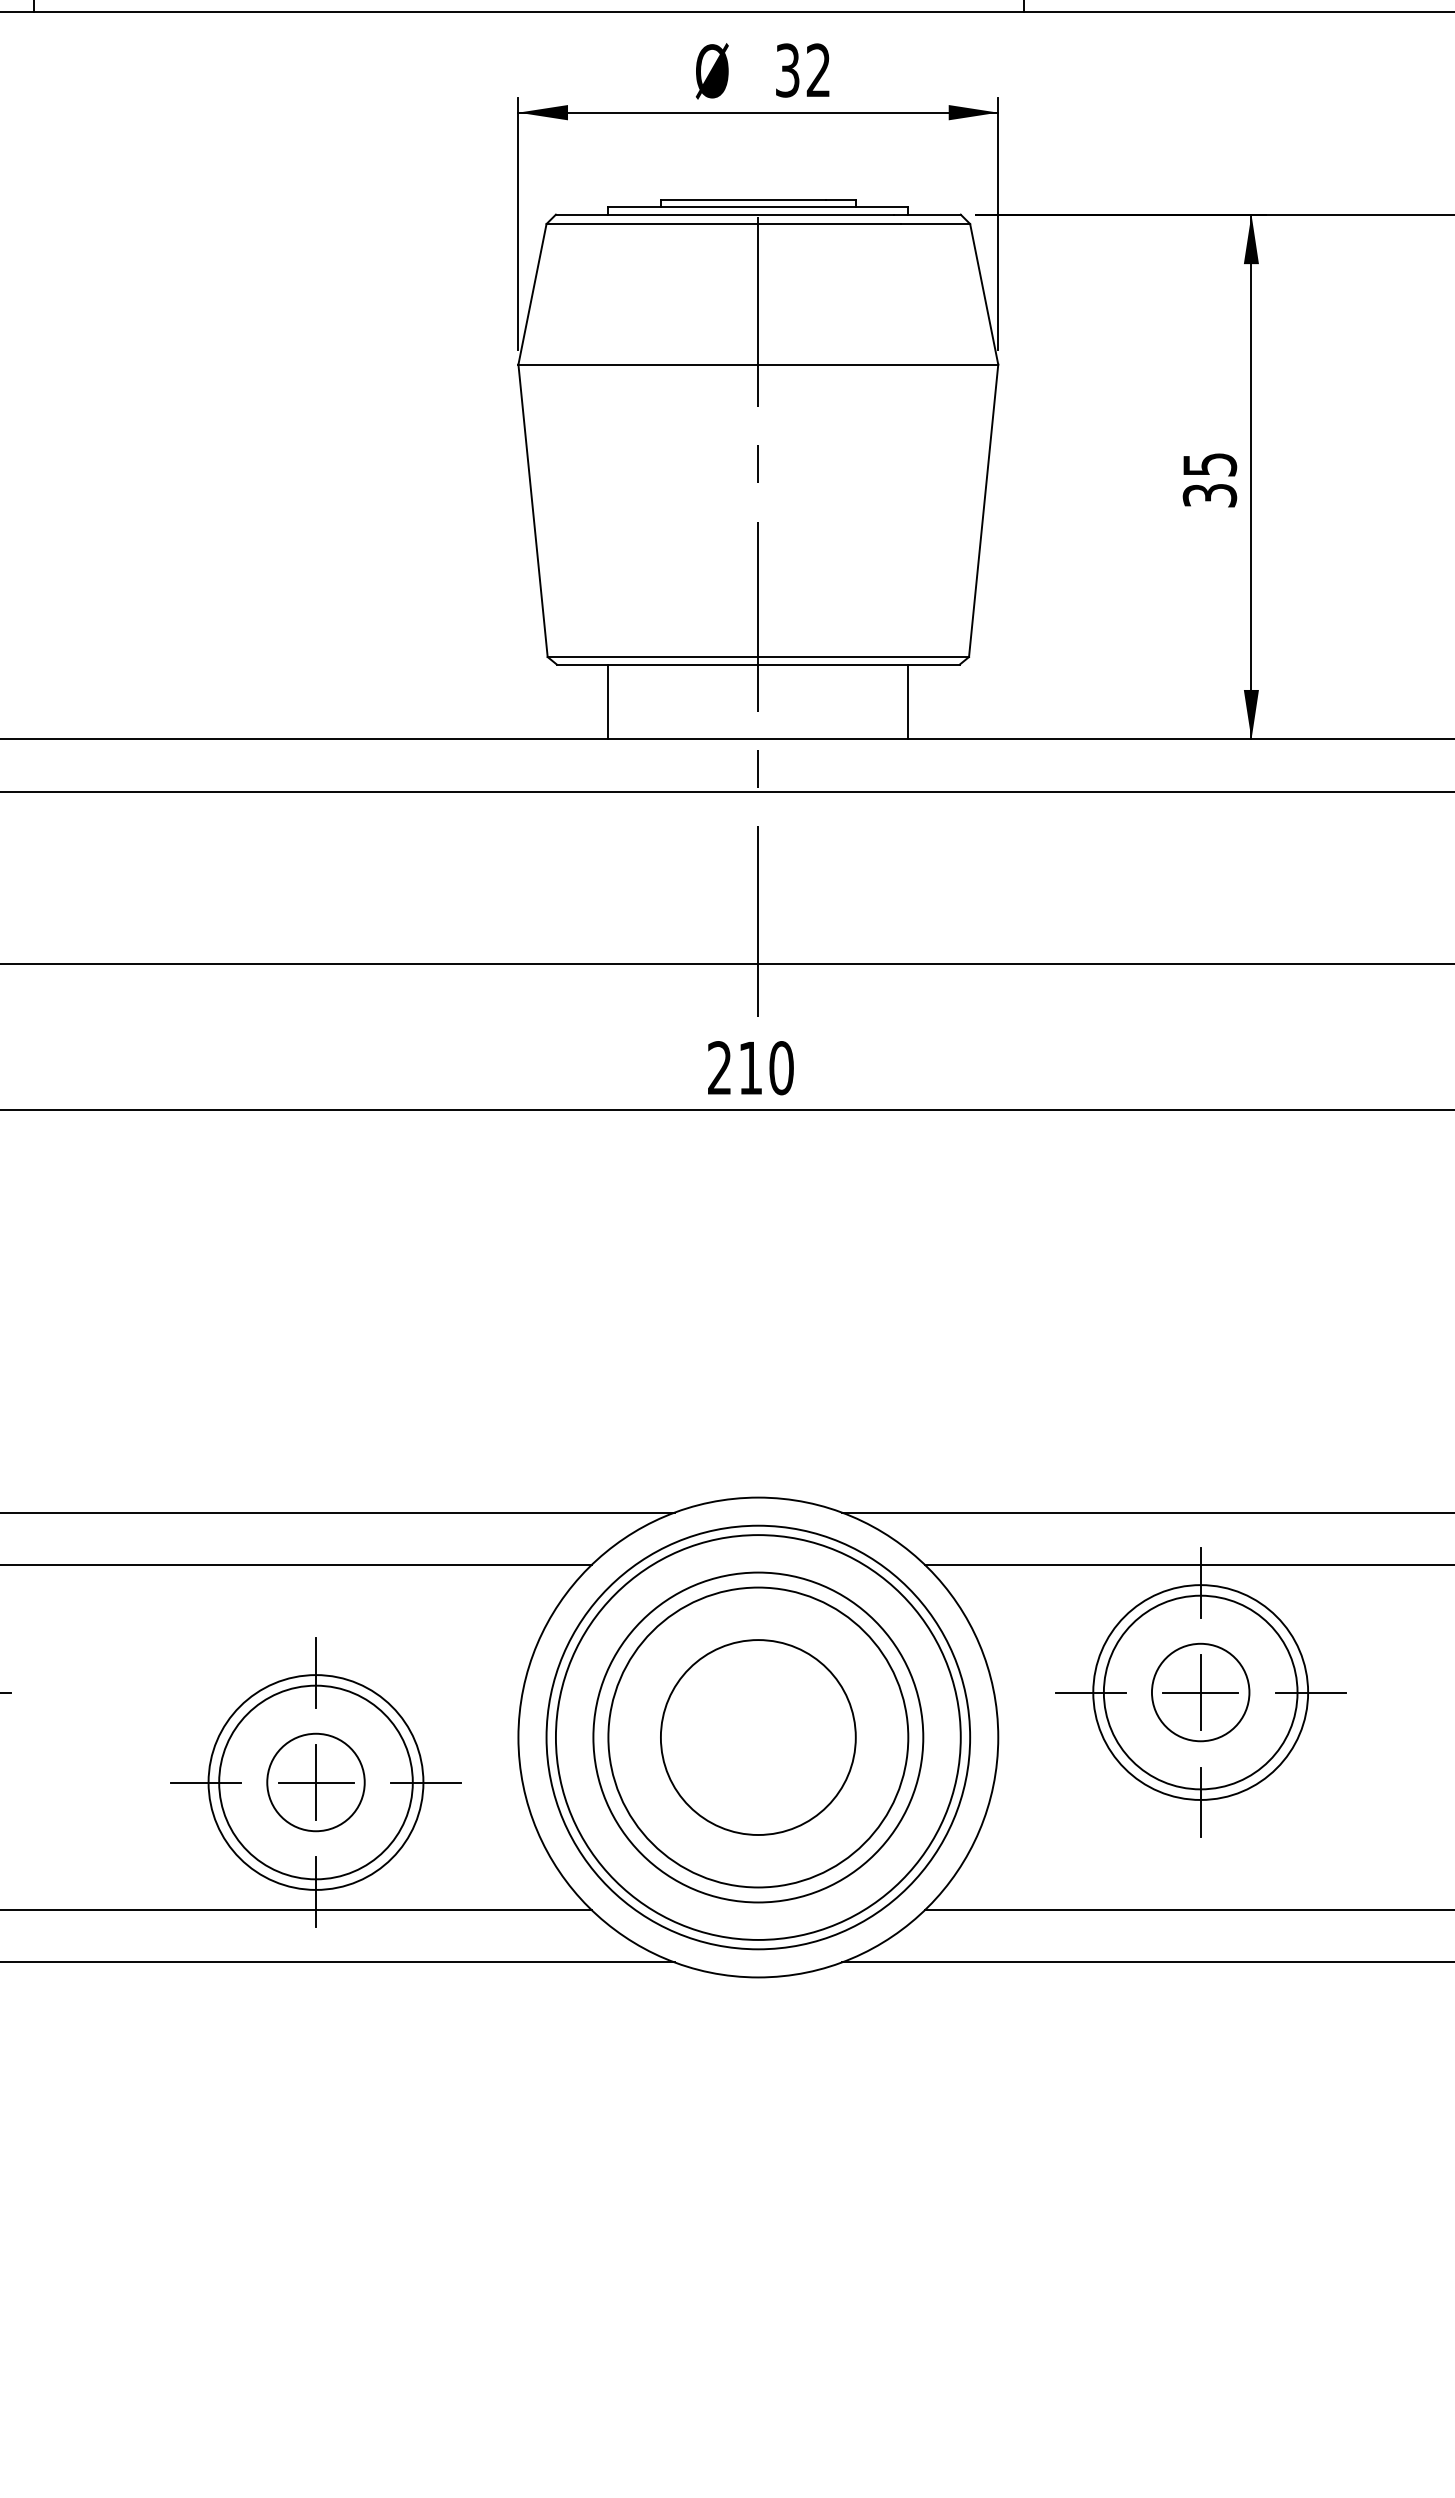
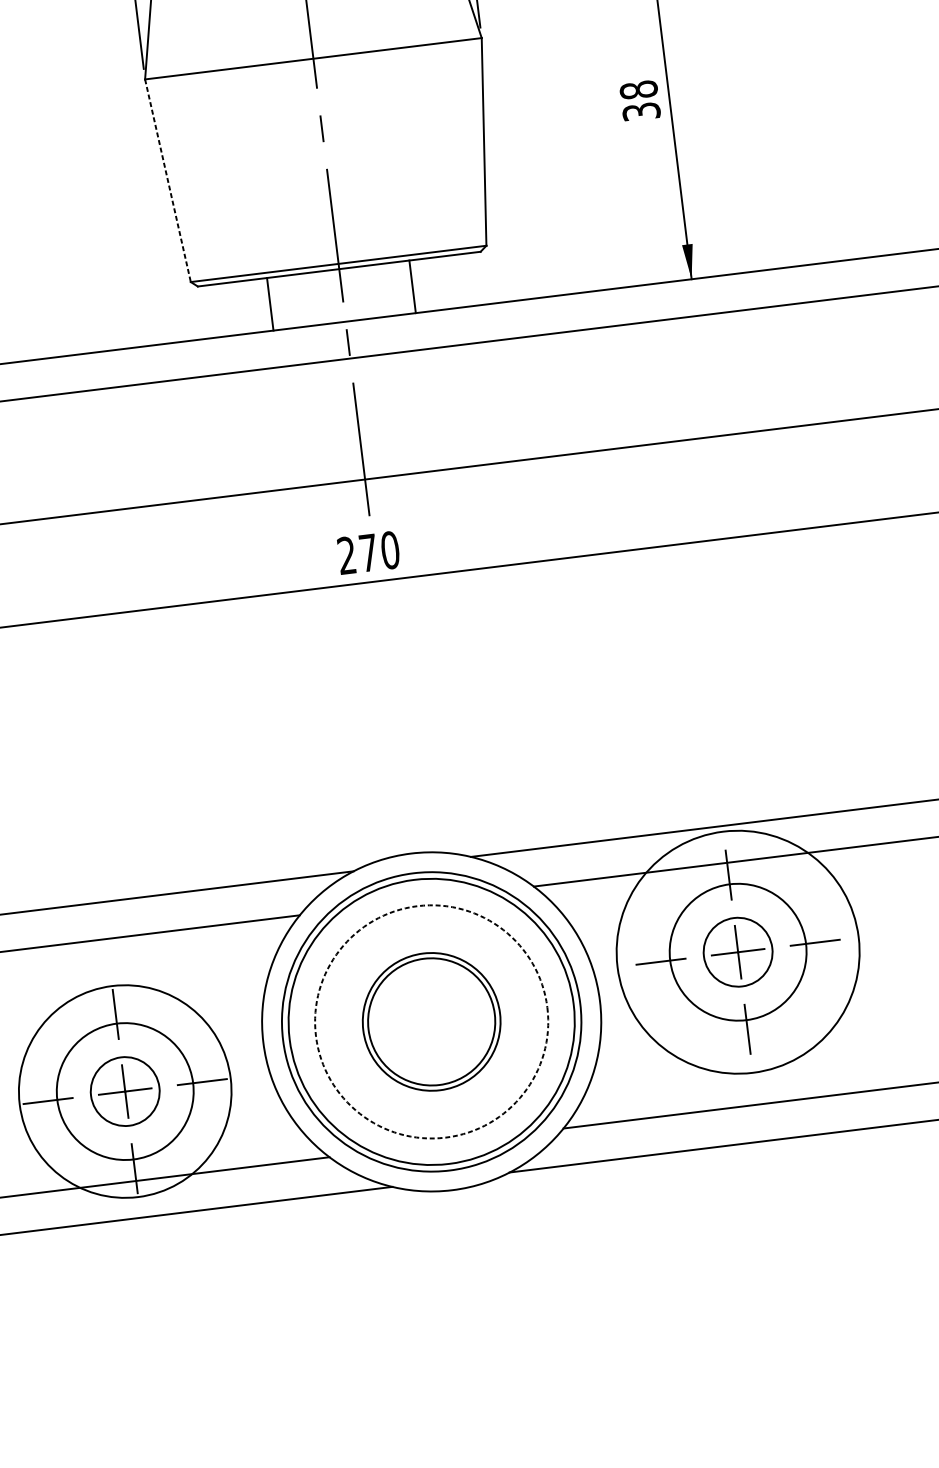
text: (1209, 464) -> (638, 89), 35 -> 38
line: (533, 510) -> (168, 180), solid -> dashed
line: (608, 701) -> (270, 303), moved
line: (908, 701) -> (412, 286), moved
text: (750, 1068) -> (368, 553), 210 -> 270
circle: (1200, 1692) -> (737, 952), size x1.6
circle: (758, 1737) -> (431, 1021), size x0.6
circle: (758, 1737) -> (431, 1021), solid -> dashed
circle: (315, 1782) -> (124, 1091), size x1.4

